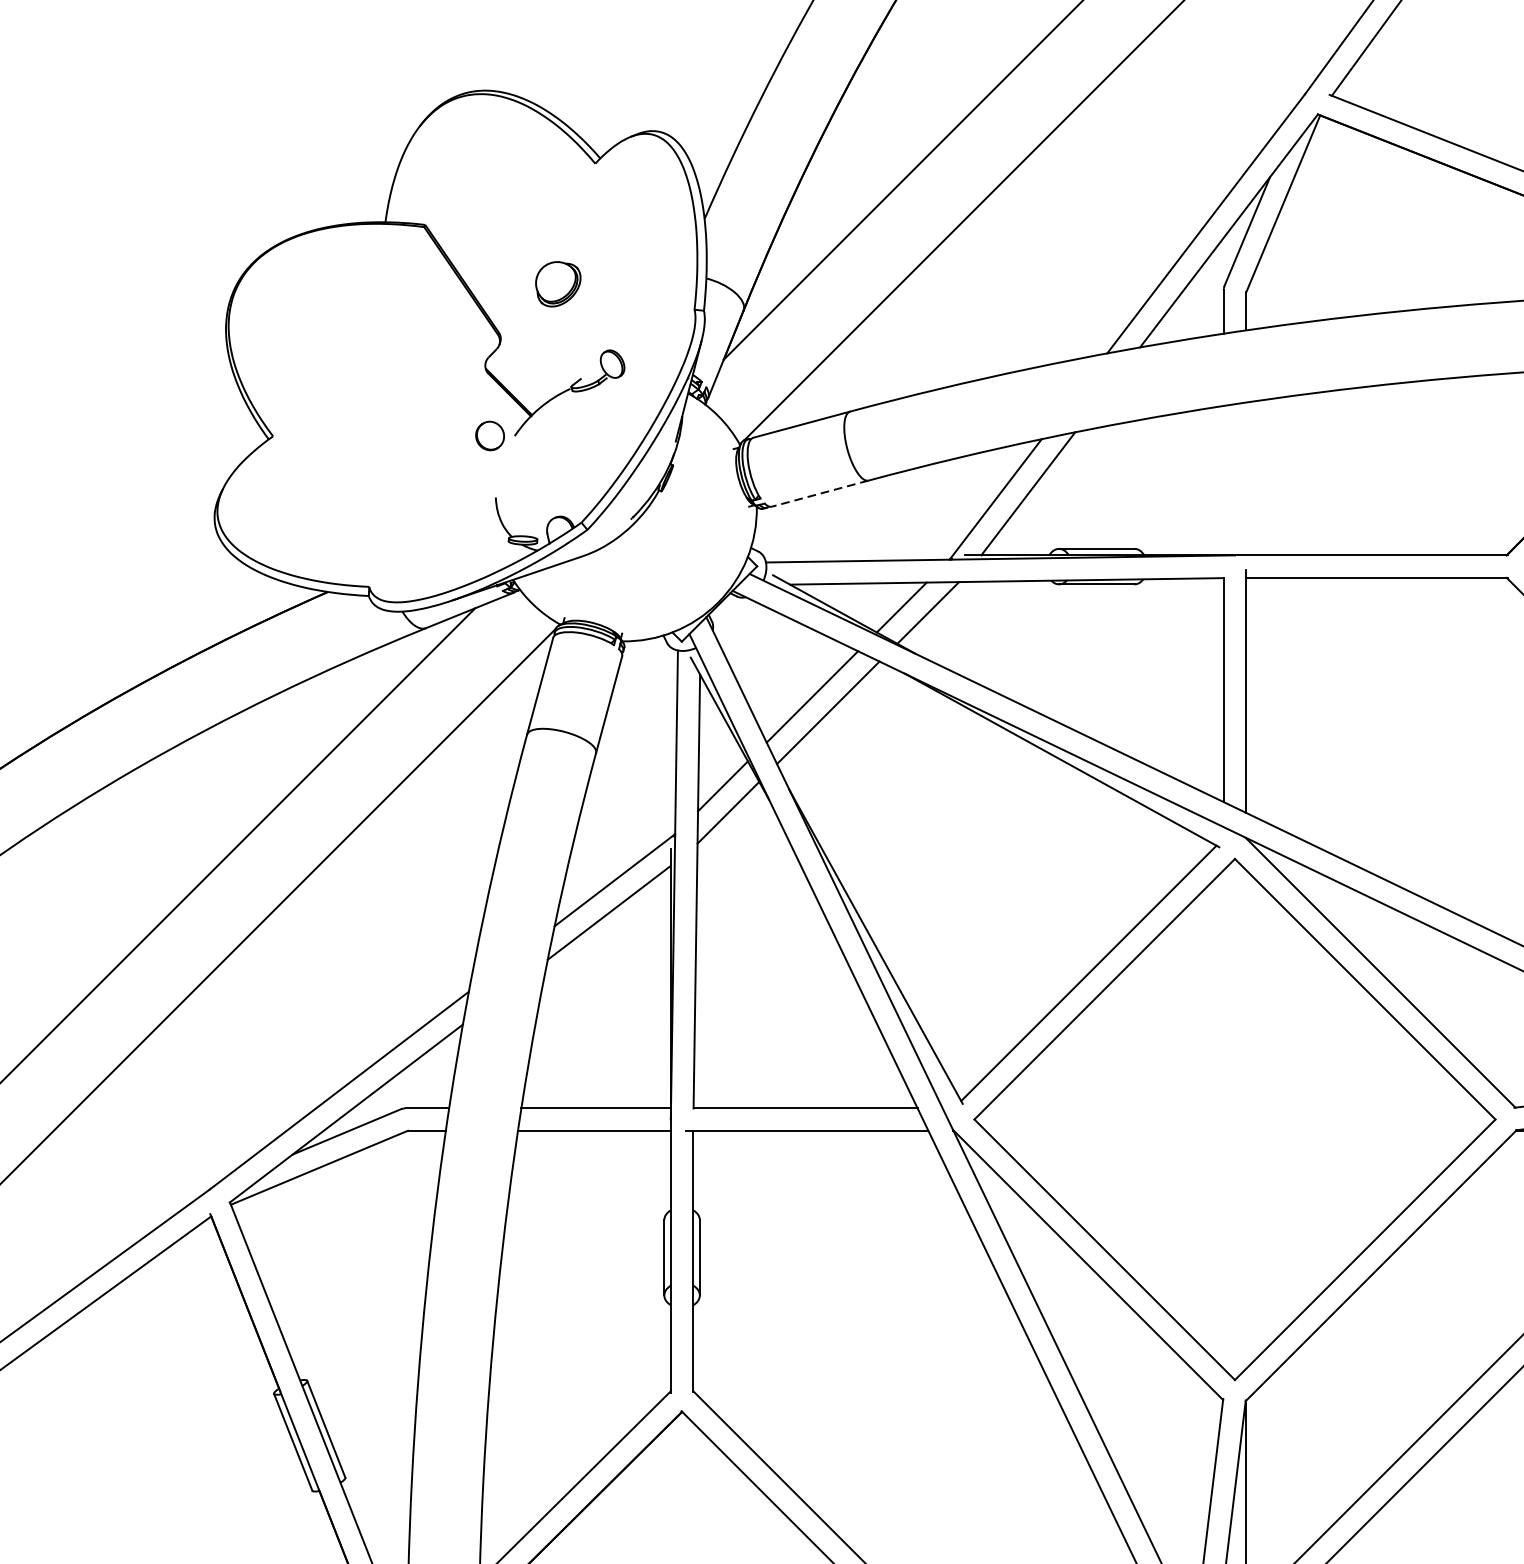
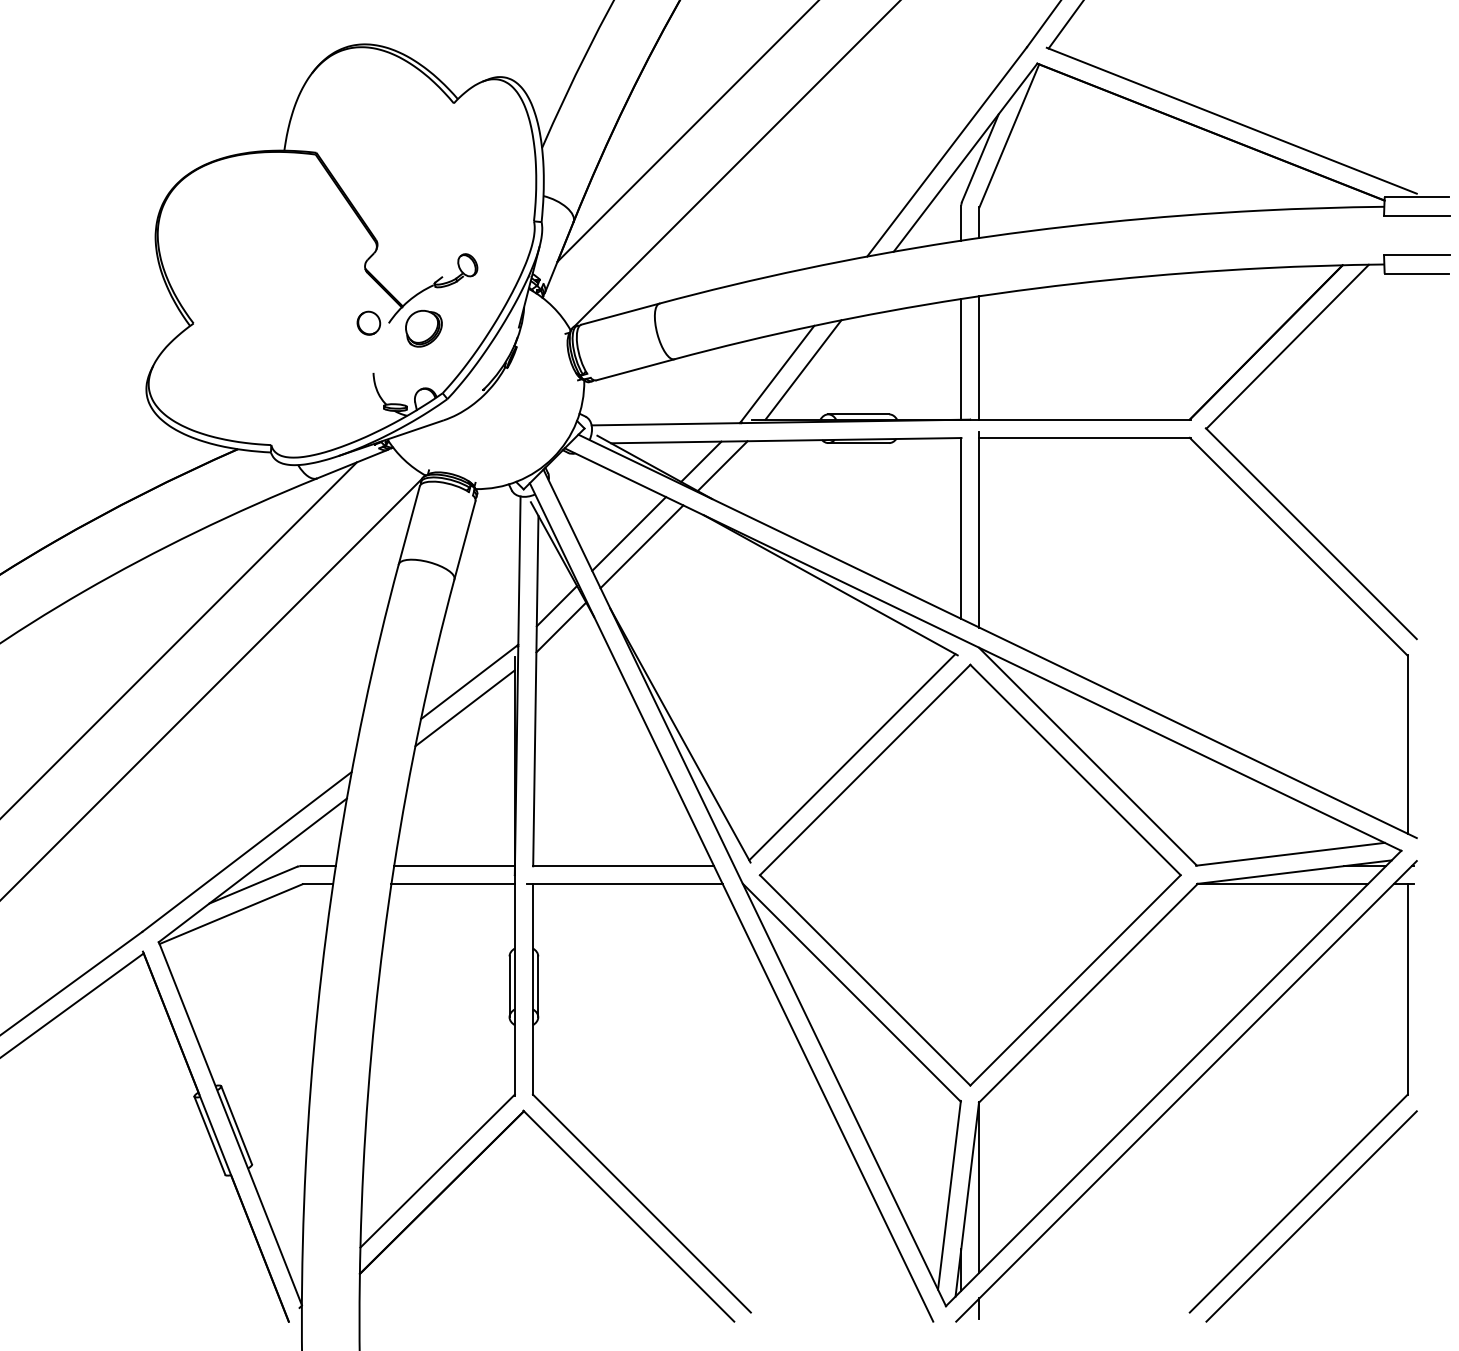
part: (557, 283) -> (423, 328), moved
line: (1246, 478) -> (979, 357), added
line: (1223, 480) -> (961, 359), added
line: (819, 493) -> (634, 369), dashed -> solid

